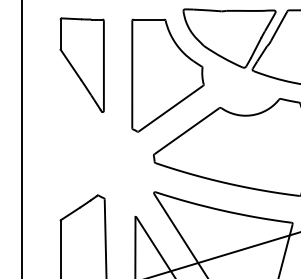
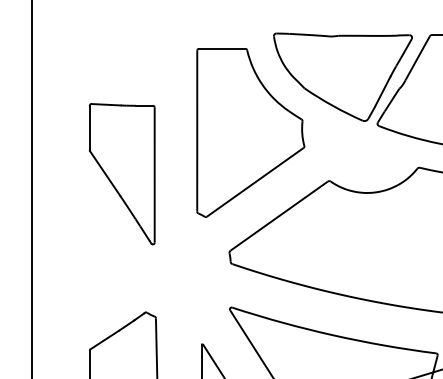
part: (81, 64) -> (121, 173), moved

